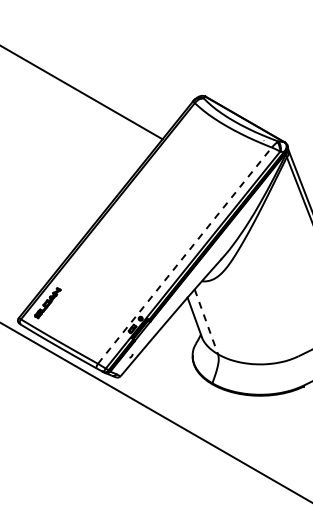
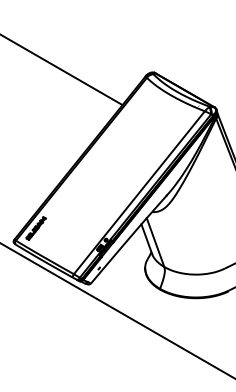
line: (184, 255) -> (139, 192), dashed -> solid
line: (206, 322) -> (155, 243), dashed -> solid

